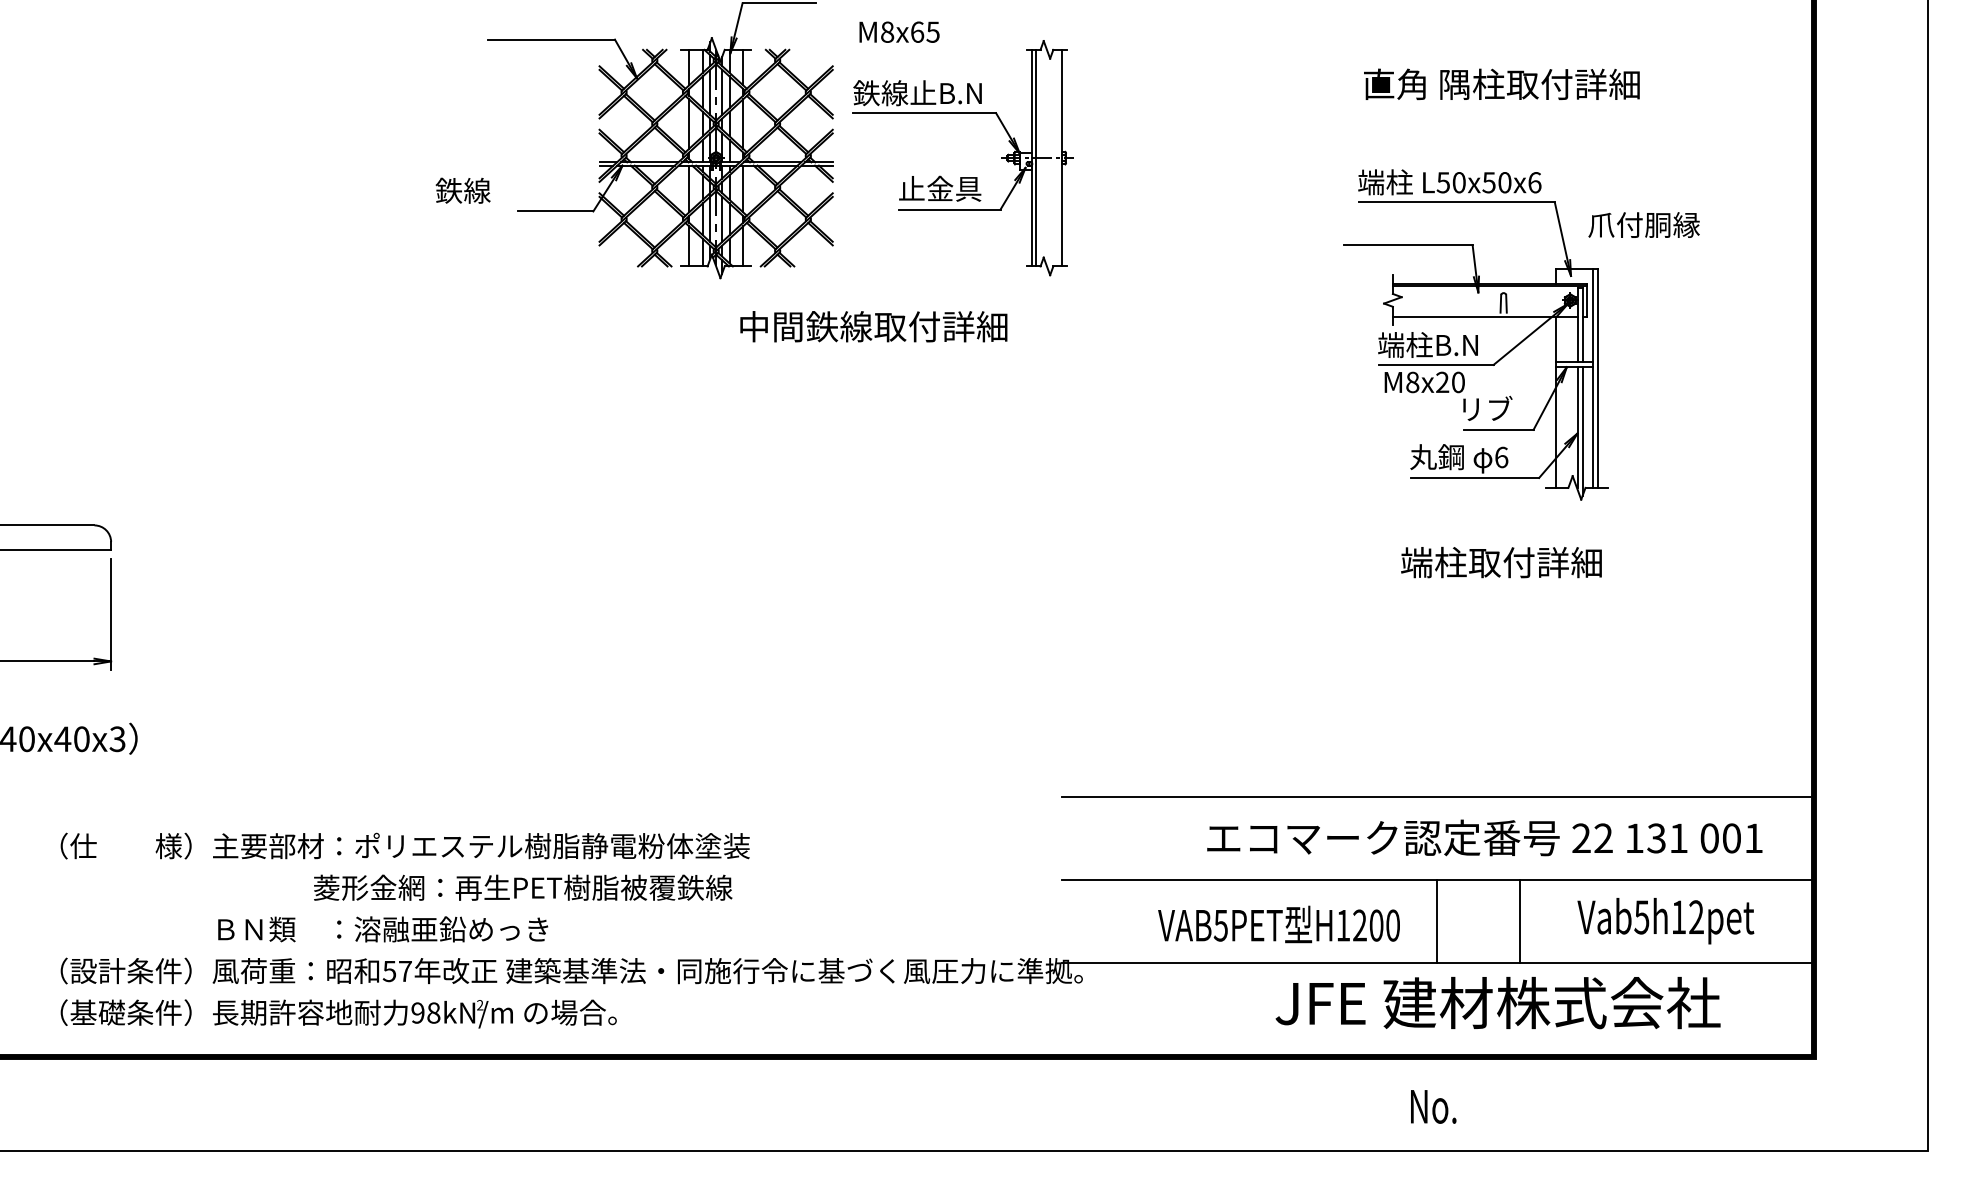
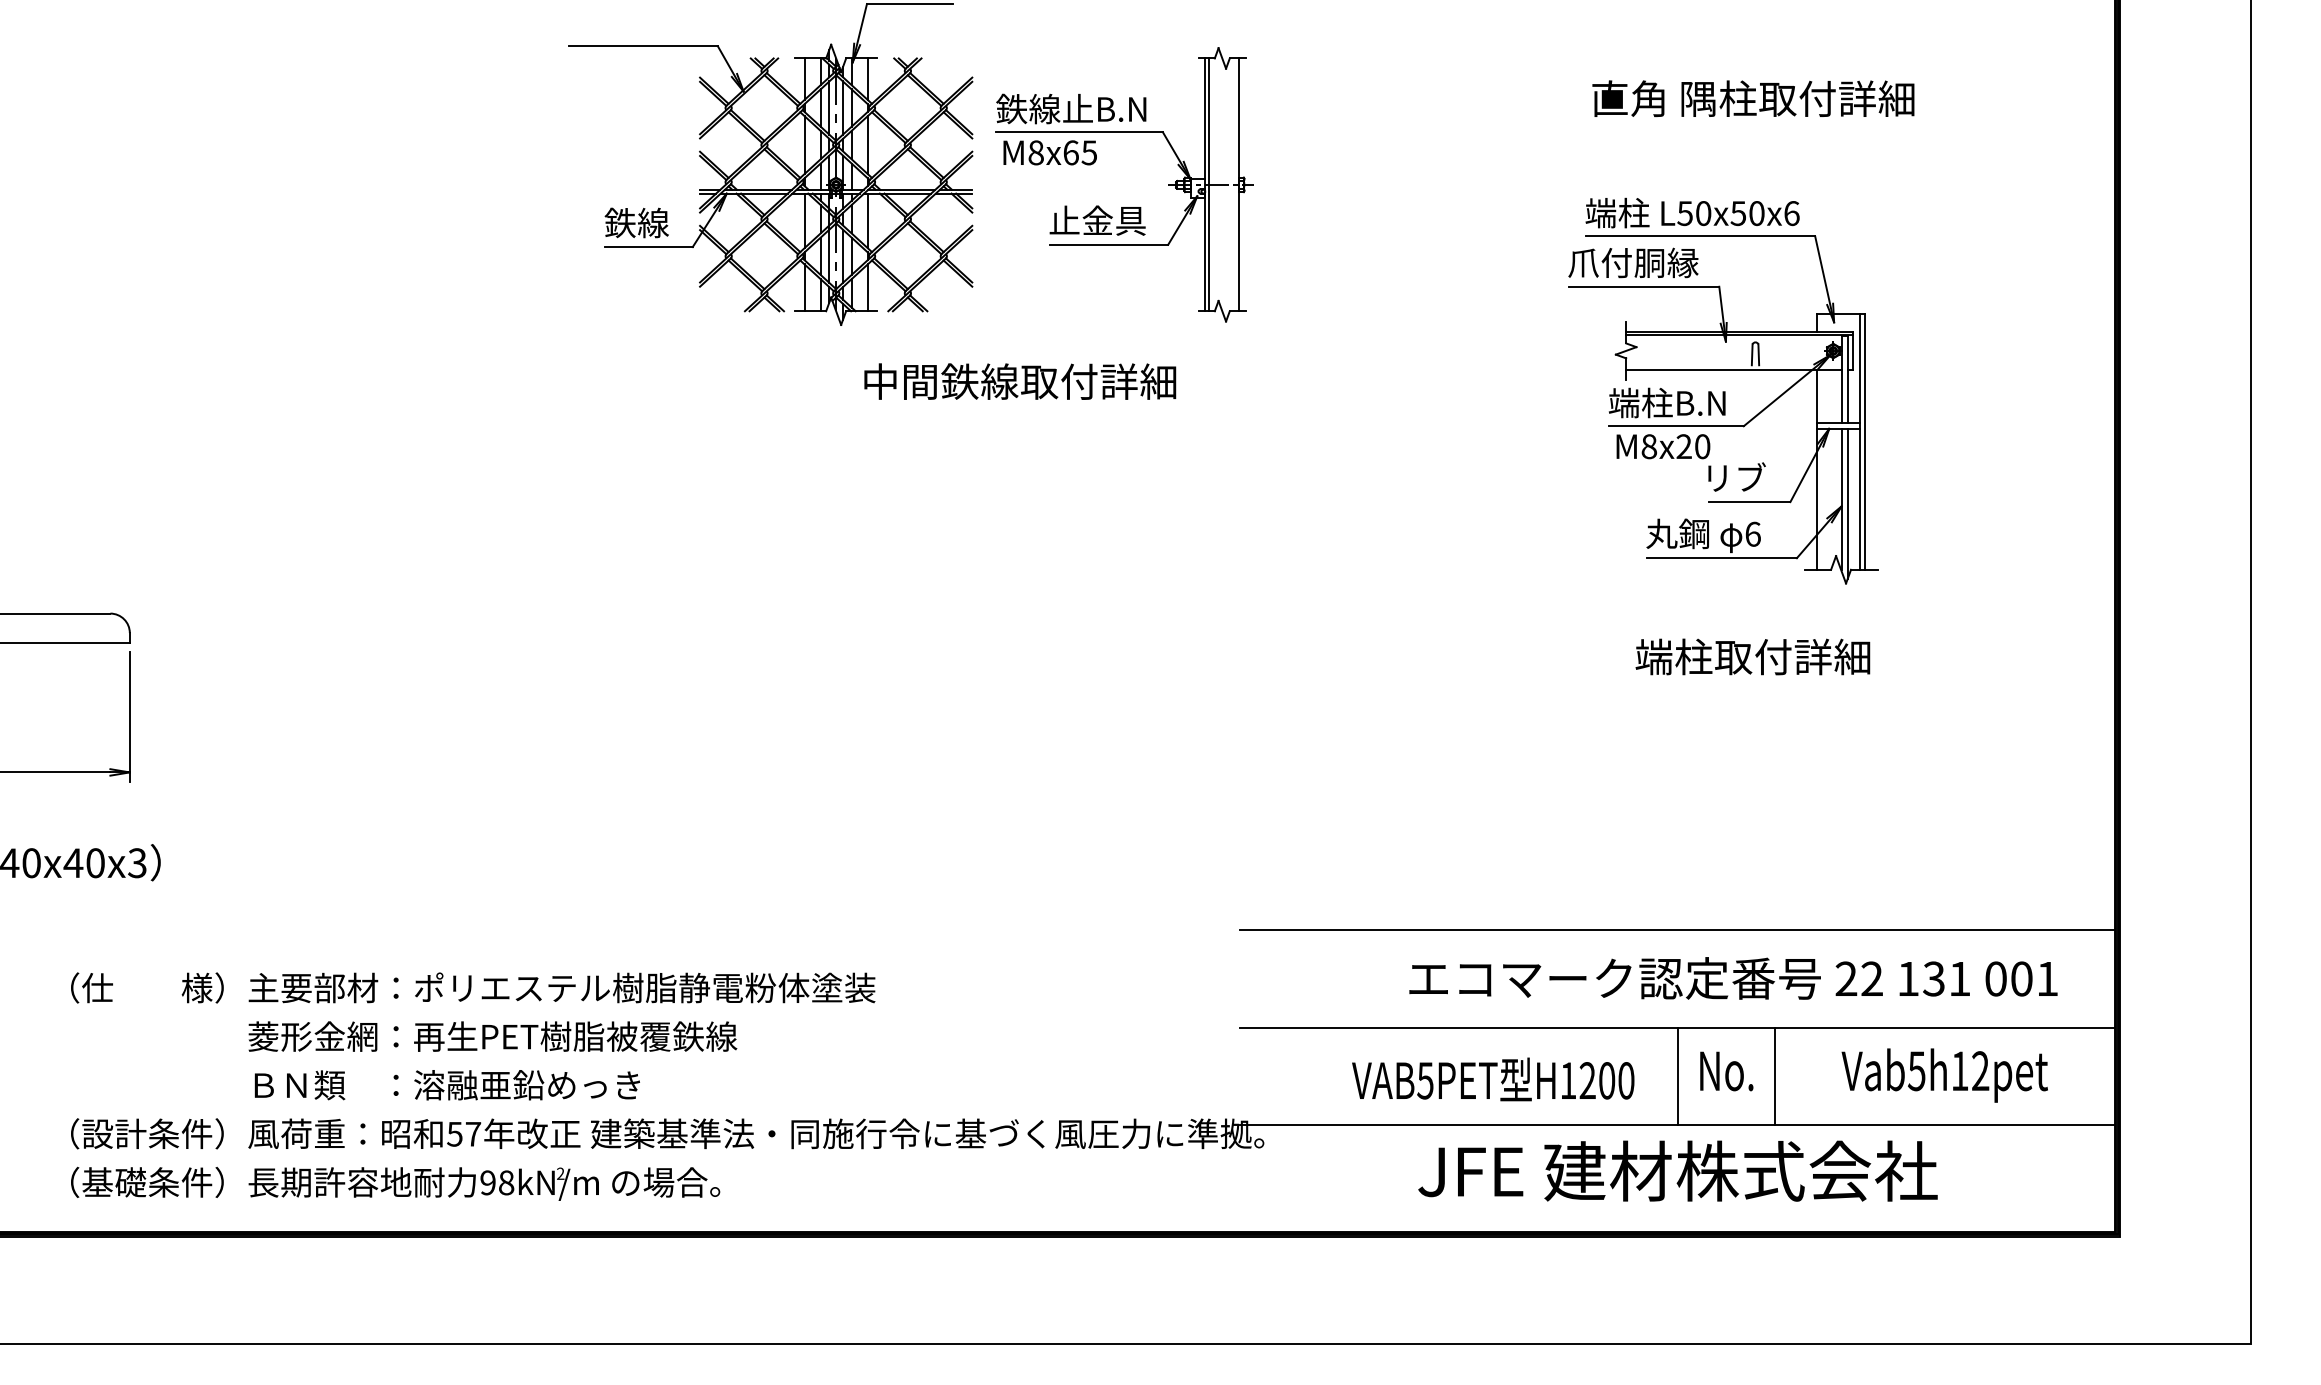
text: (898, 31) -> (1049, 152), moved
text: (462, 190) -> (636, 222), moved
text: (1644, 224) -> (1633, 262), moved
text: (522, 887) -> (492, 1036), moved
text: (1497, 1002) -> (1677, 1170), moved
text: (1433, 1106) -> (1726, 1071), moved

